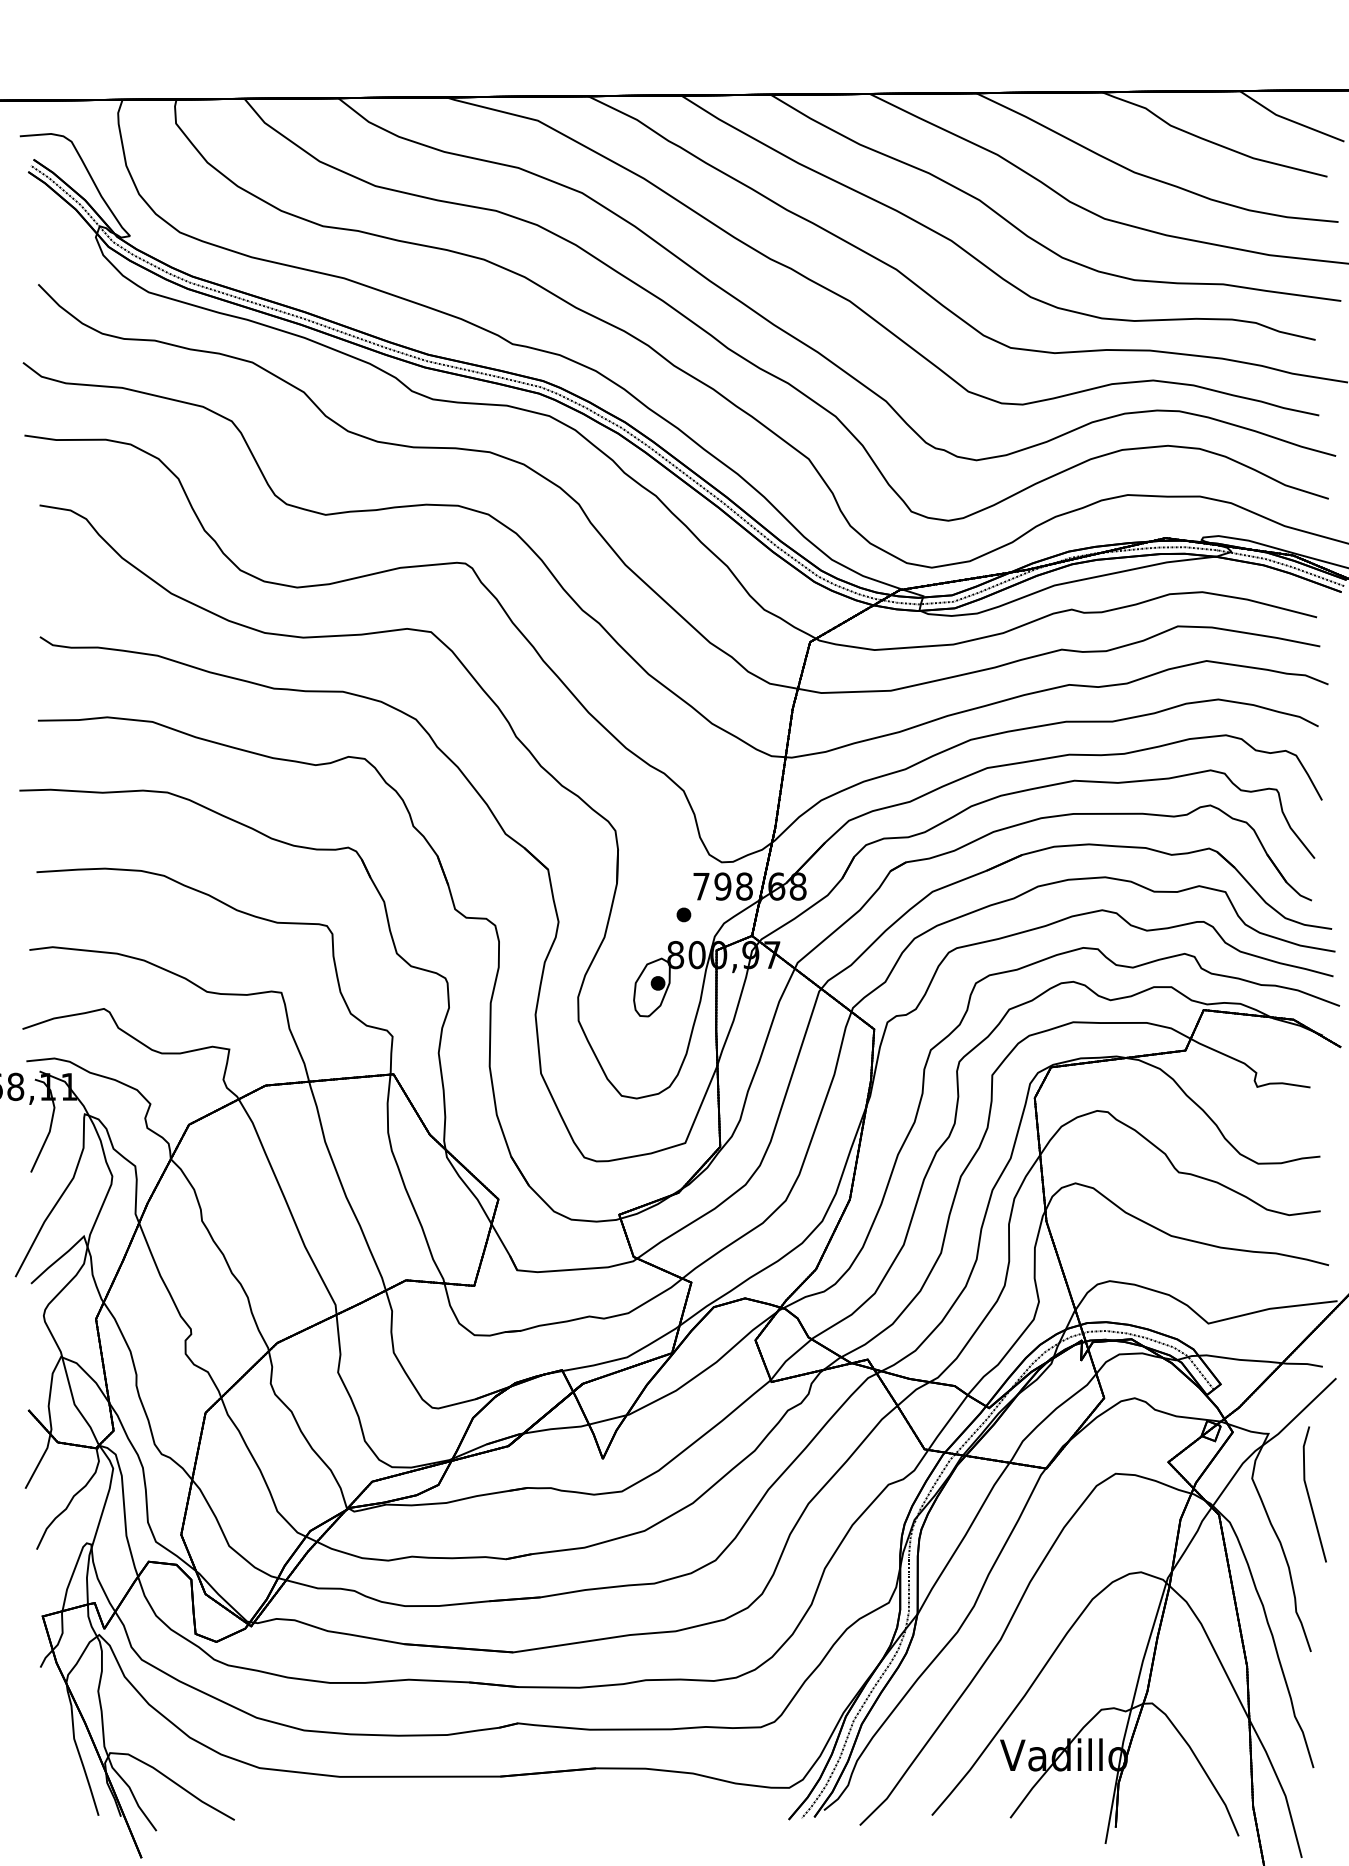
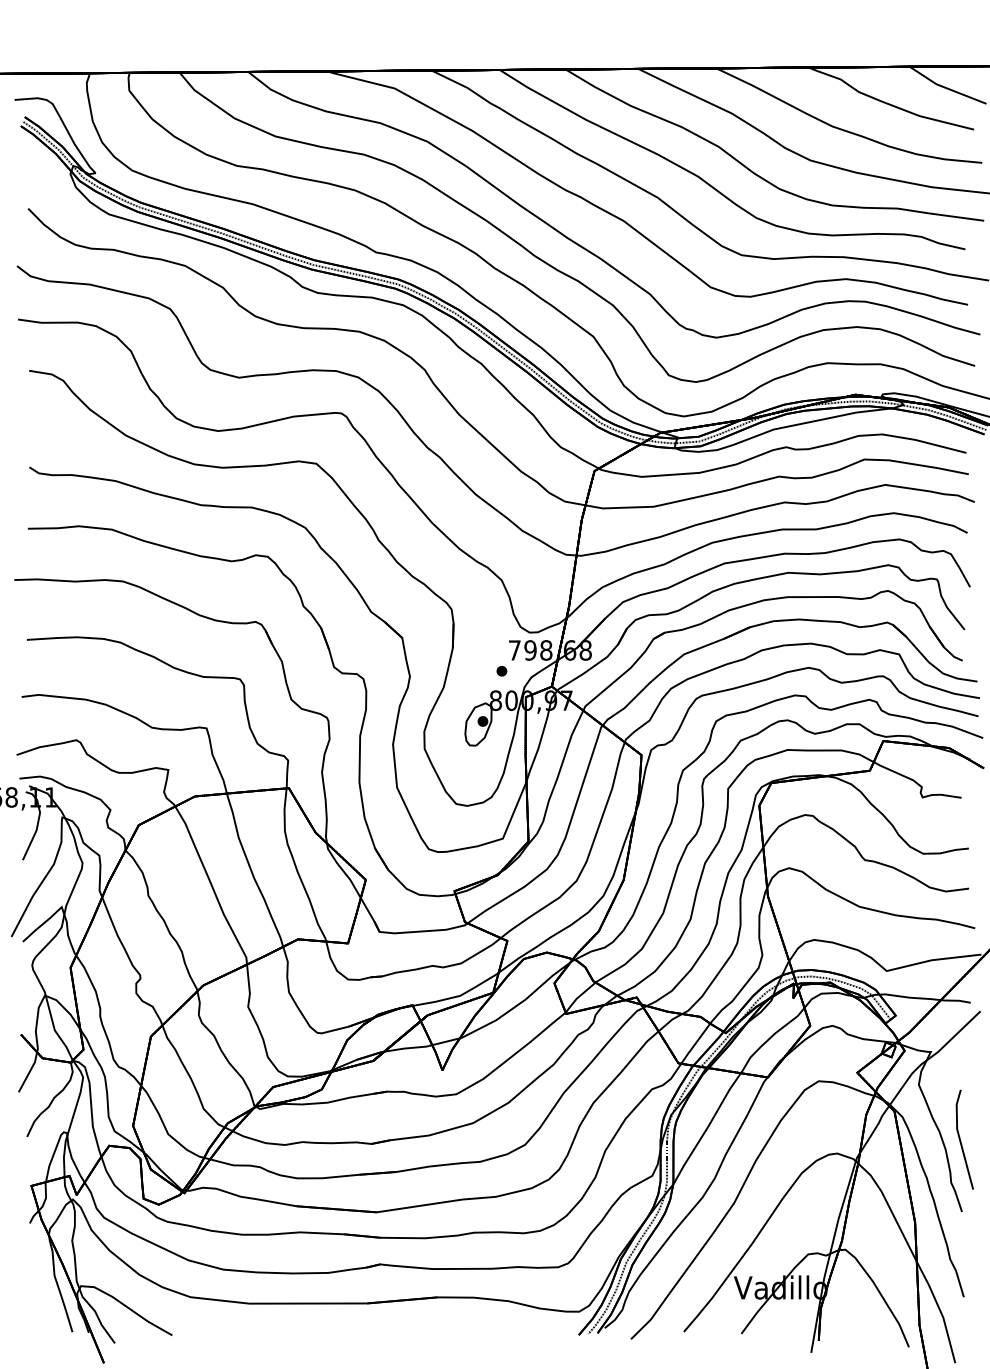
line: (1309, 1494) -> (960, 1139), moved

